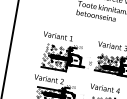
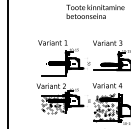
hatch: (55, 57) -> (53, 63), removed
hatch: (108, 63) -> (106, 60), removed

